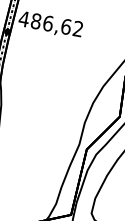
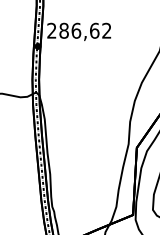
text: (23, 18) -> (51, 30), 486,62 -> 286,62

